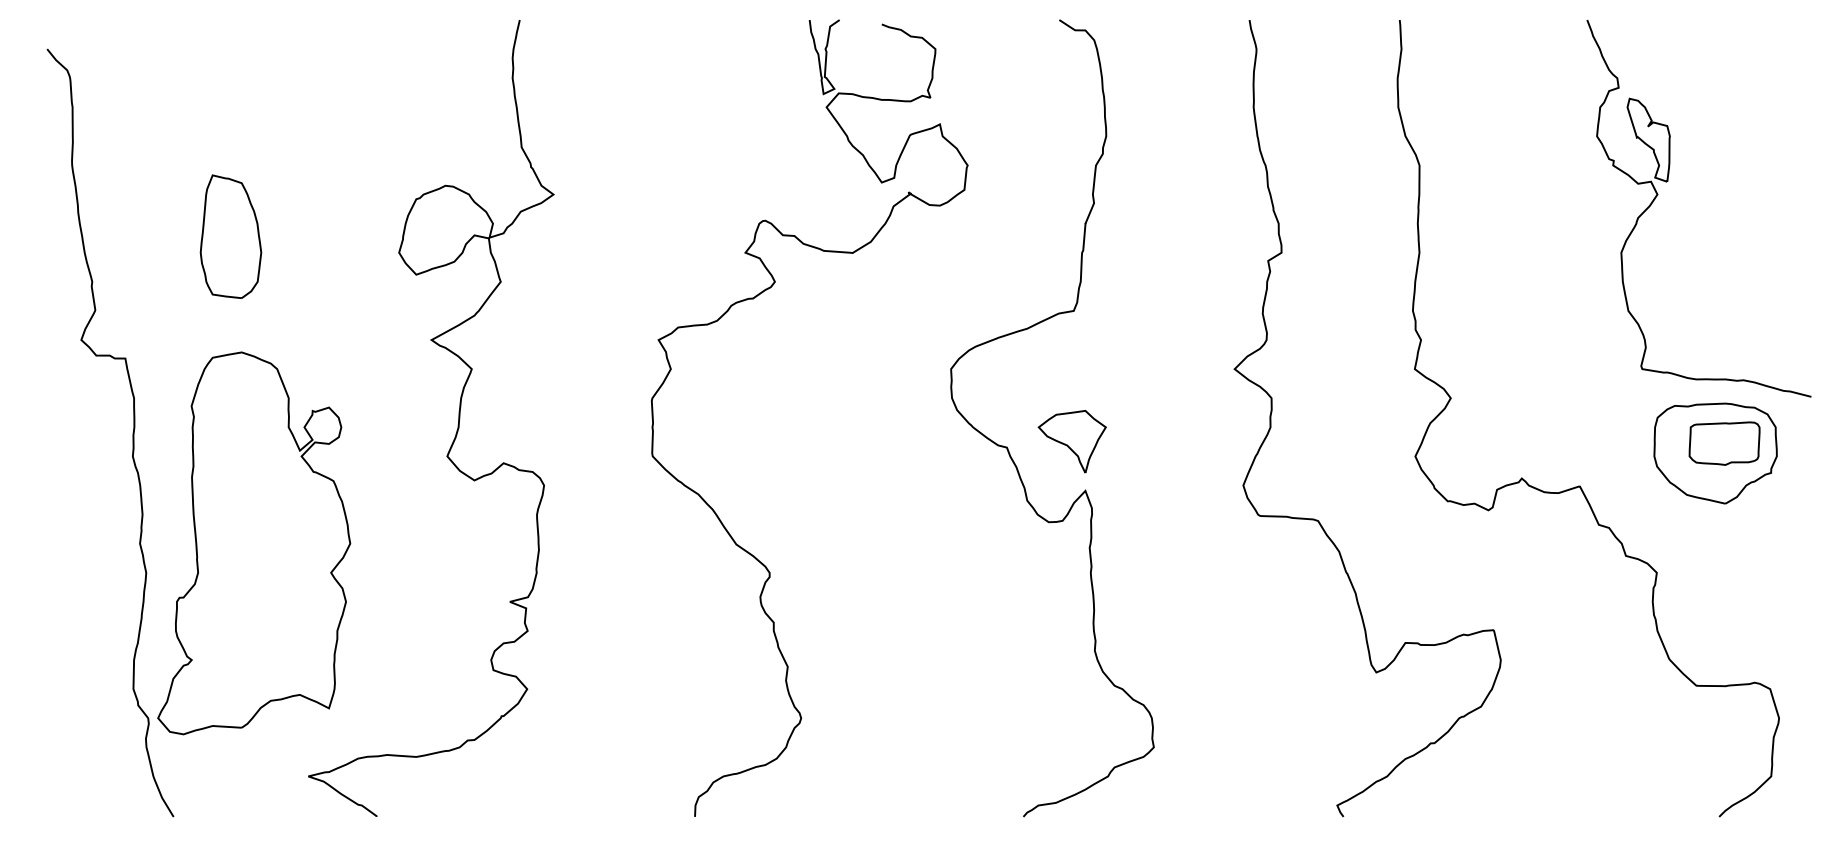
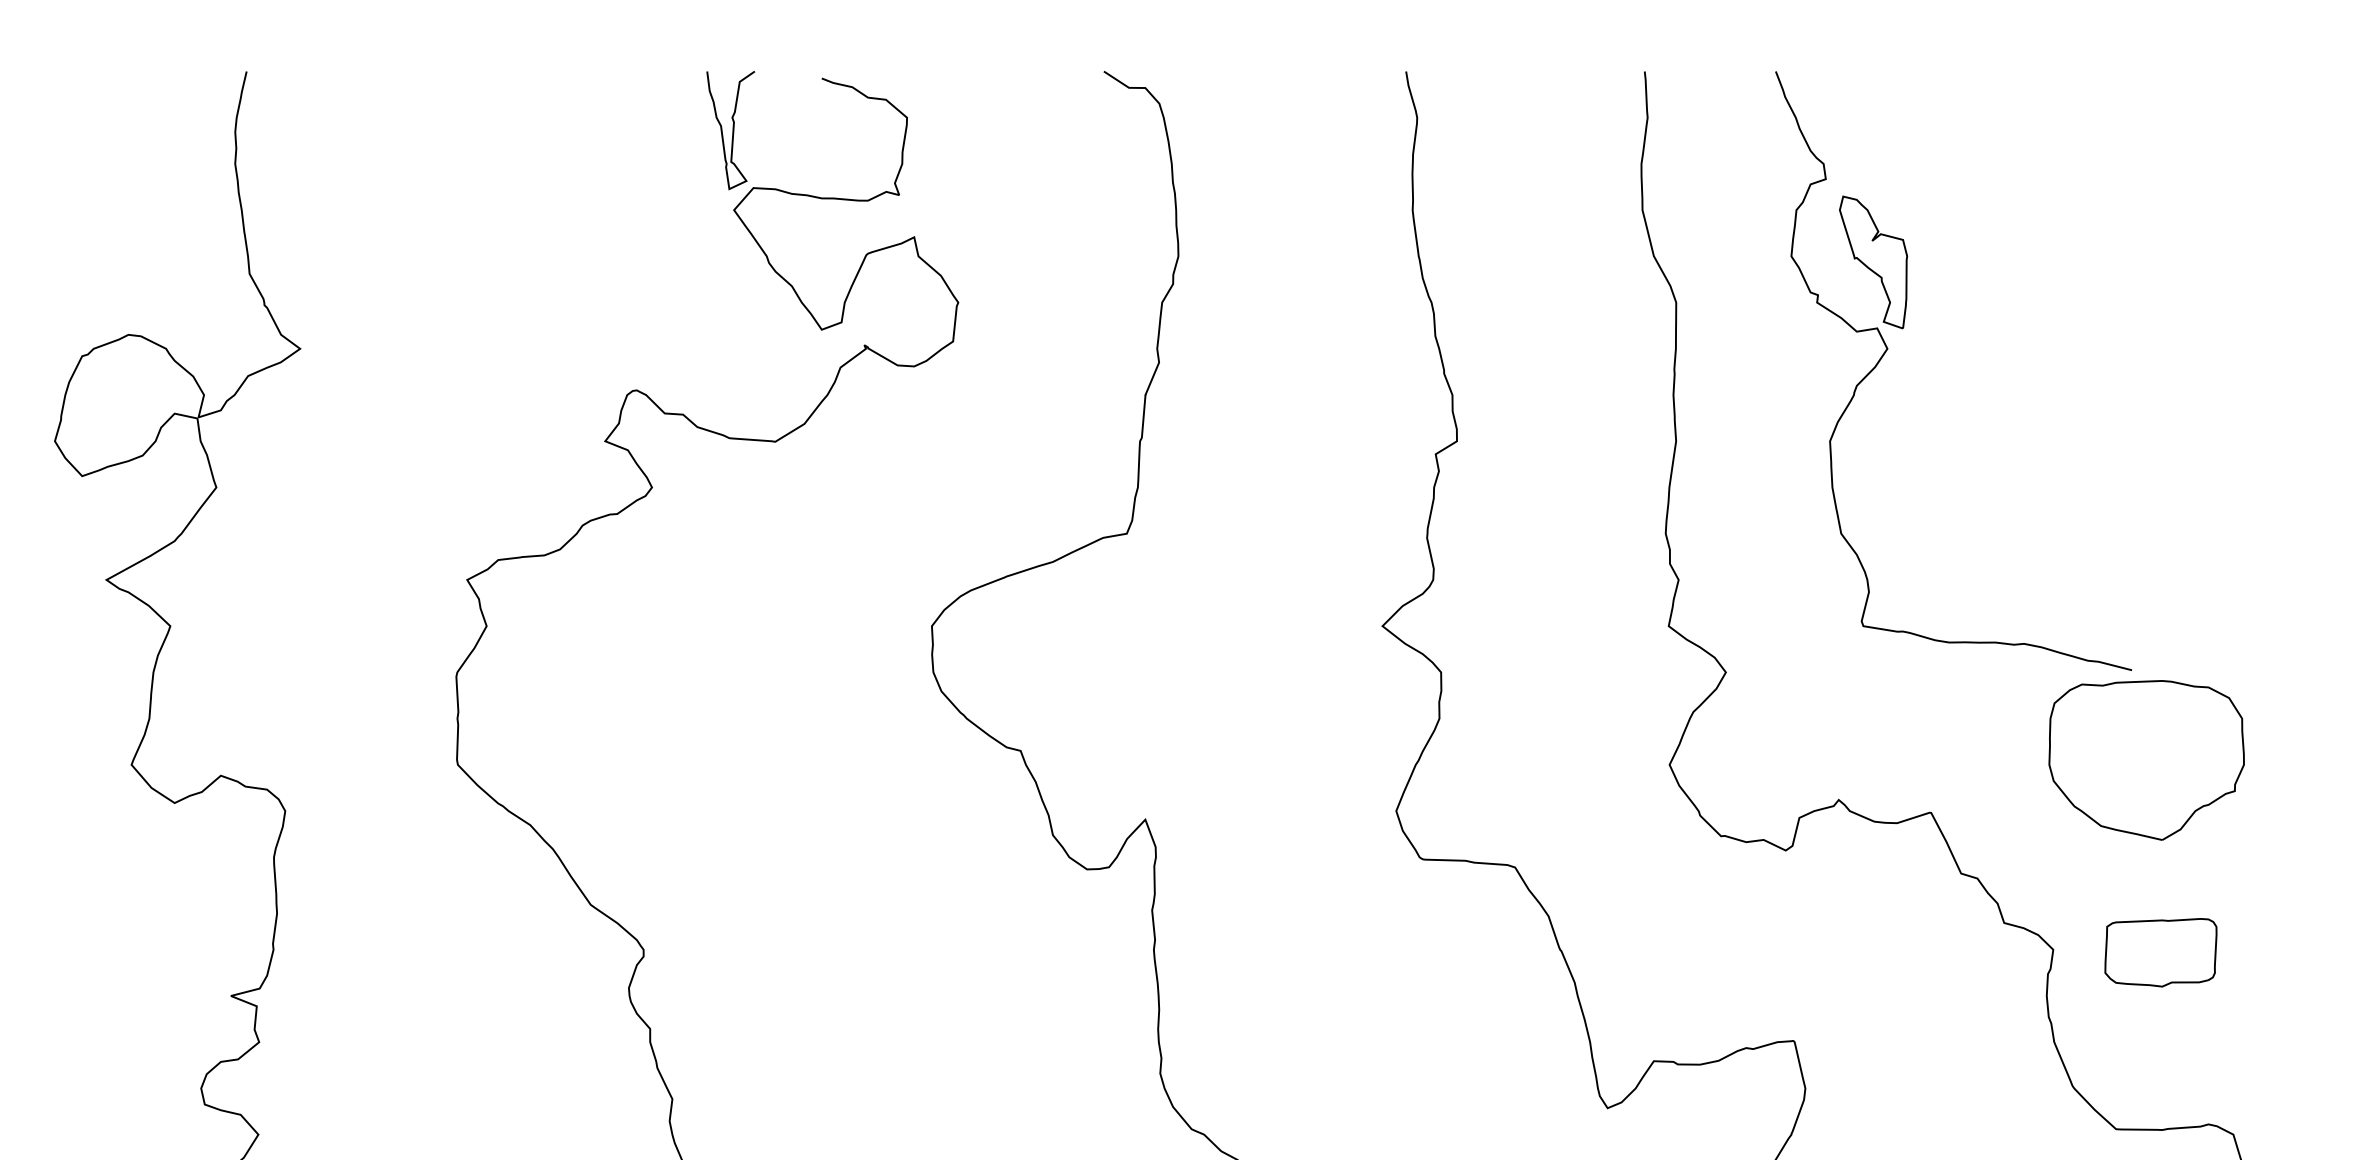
part: (1668, 181) -> (1904, 328), moved
part: (1071, 441) -> (1123, 741), removed
part: (1724, 443) -> (2160, 952), moved

